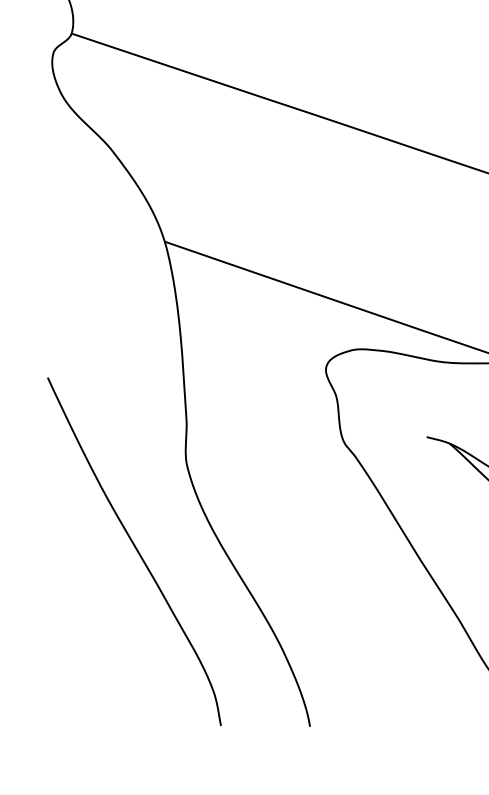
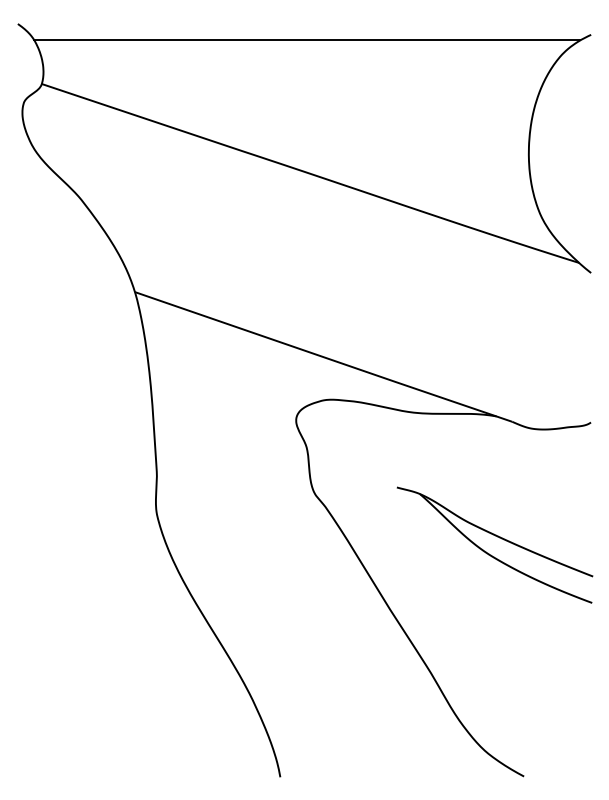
curve: (136, 551) -> (106, 601), removed

